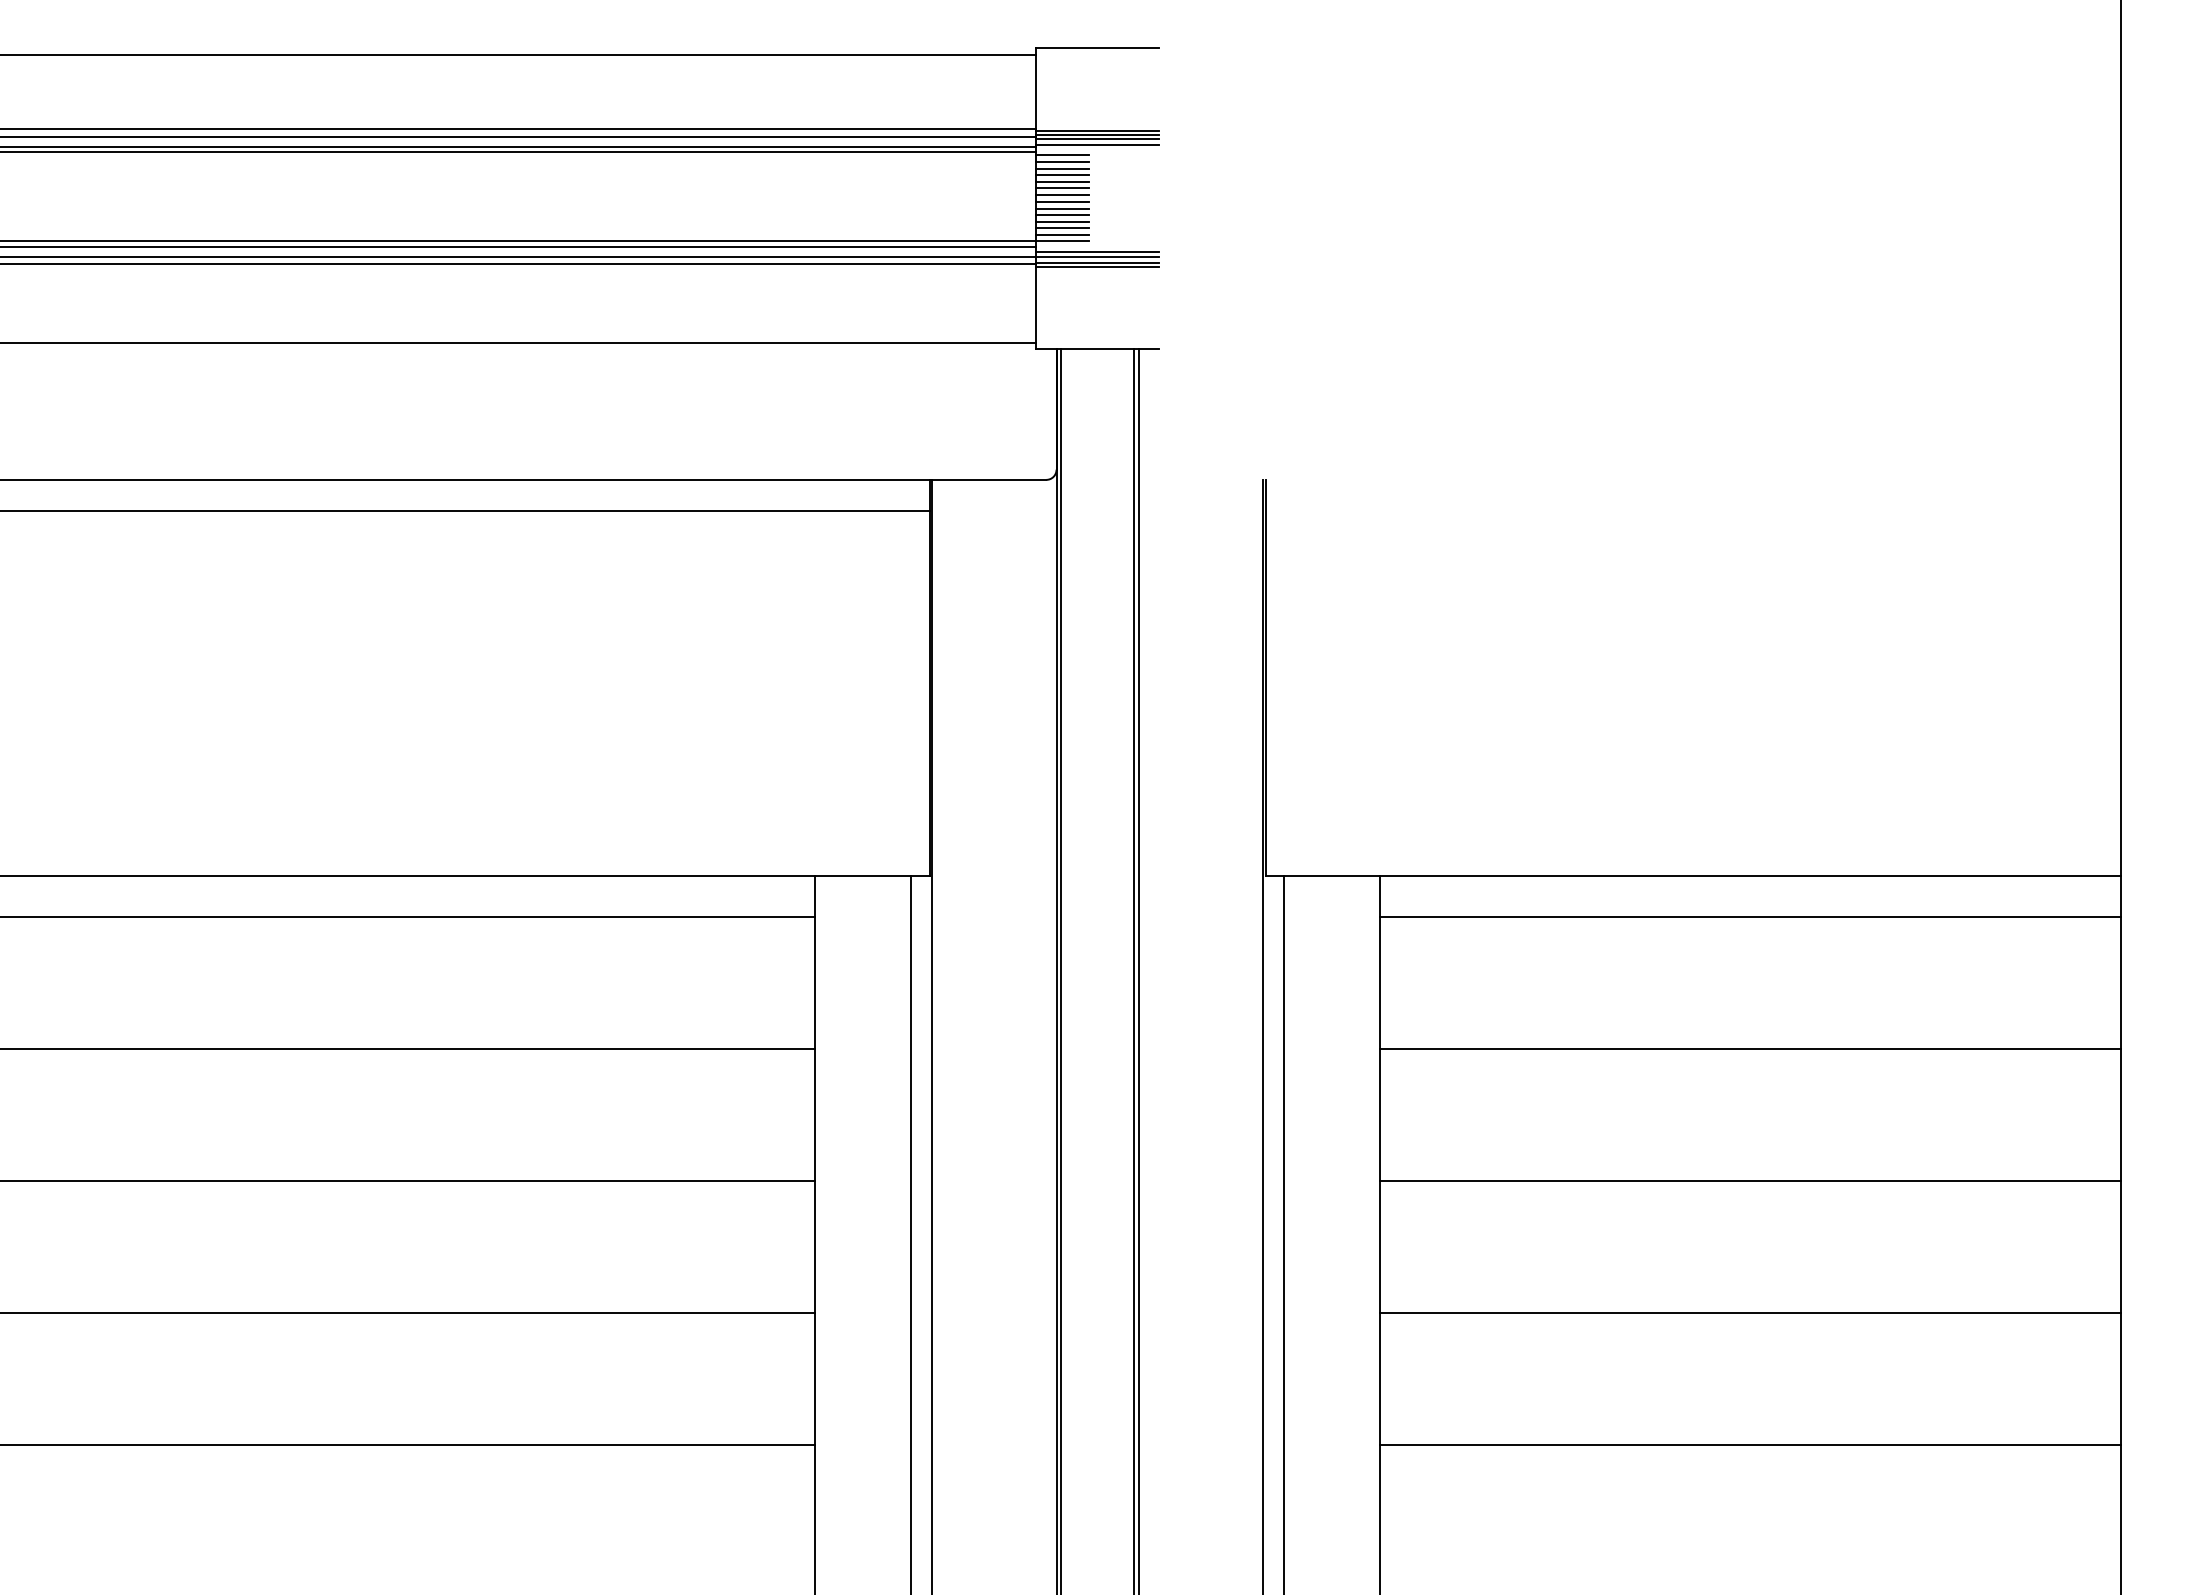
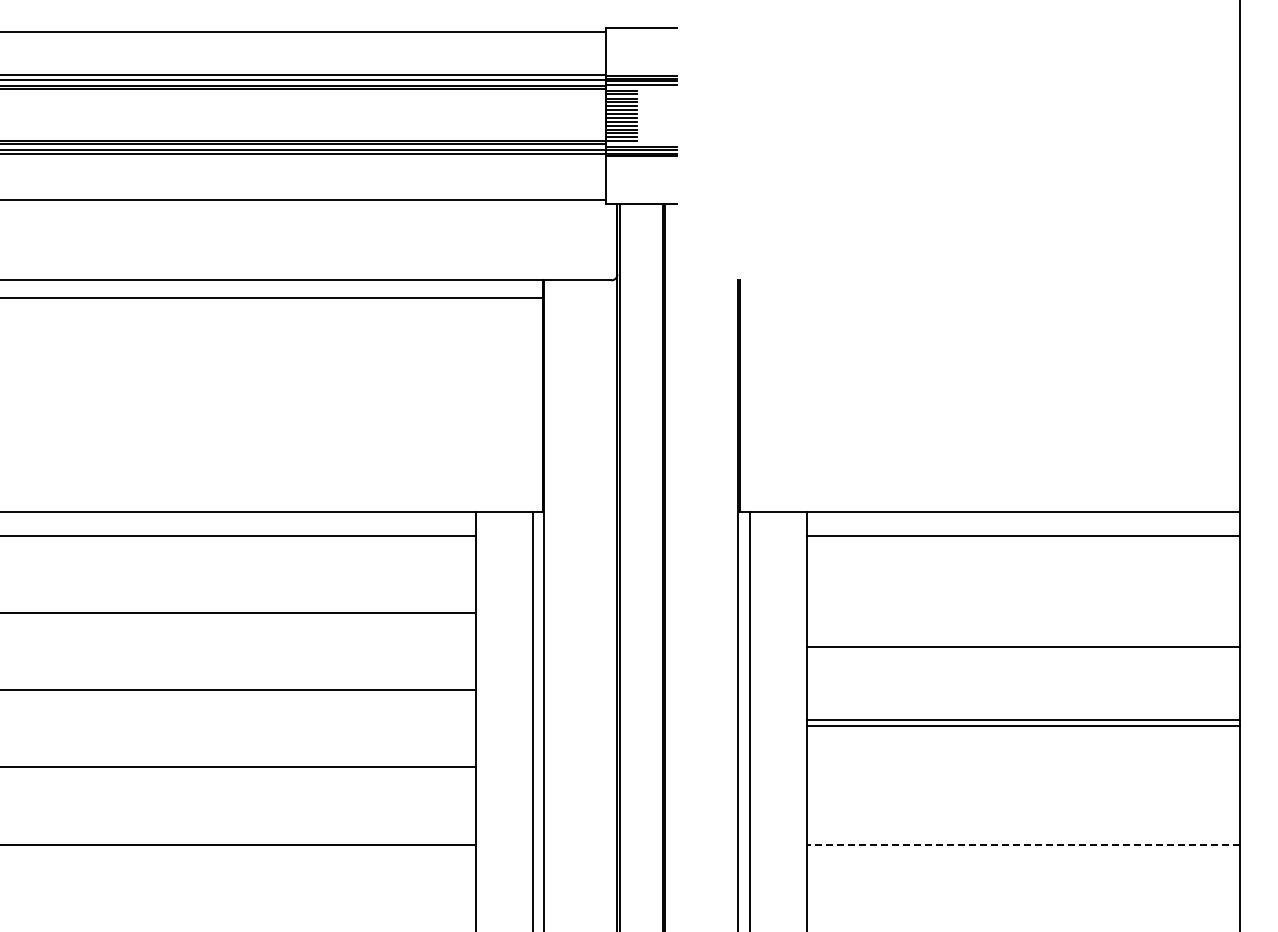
line: (1749, 1049) -> (1022, 647), moved
line: (1749, 1181) -> (1022, 726), moved
line: (1749, 1313) -> (1022, 720), moved
line: (1751, 1445) -> (1023, 844), solid -> dashed

